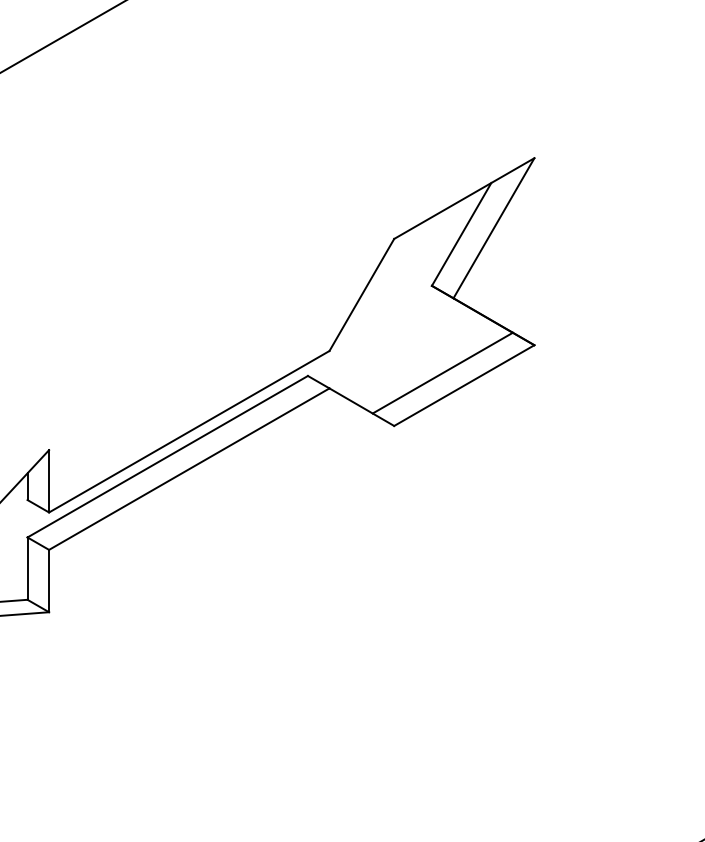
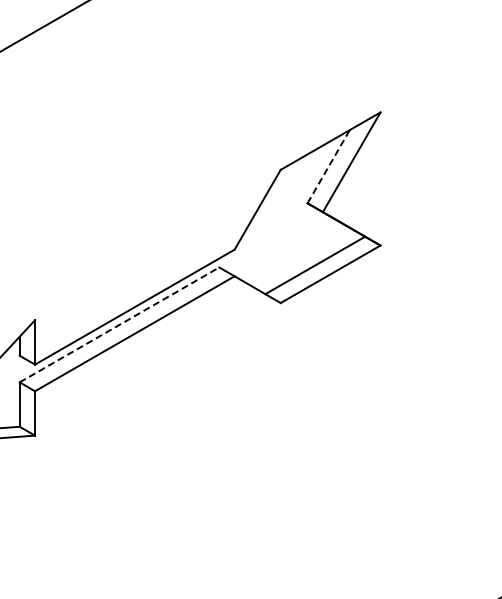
line: (461, 234) -> (328, 166), solid -> dashed
line: (167, 456) -> (119, 324), solid -> dashed

